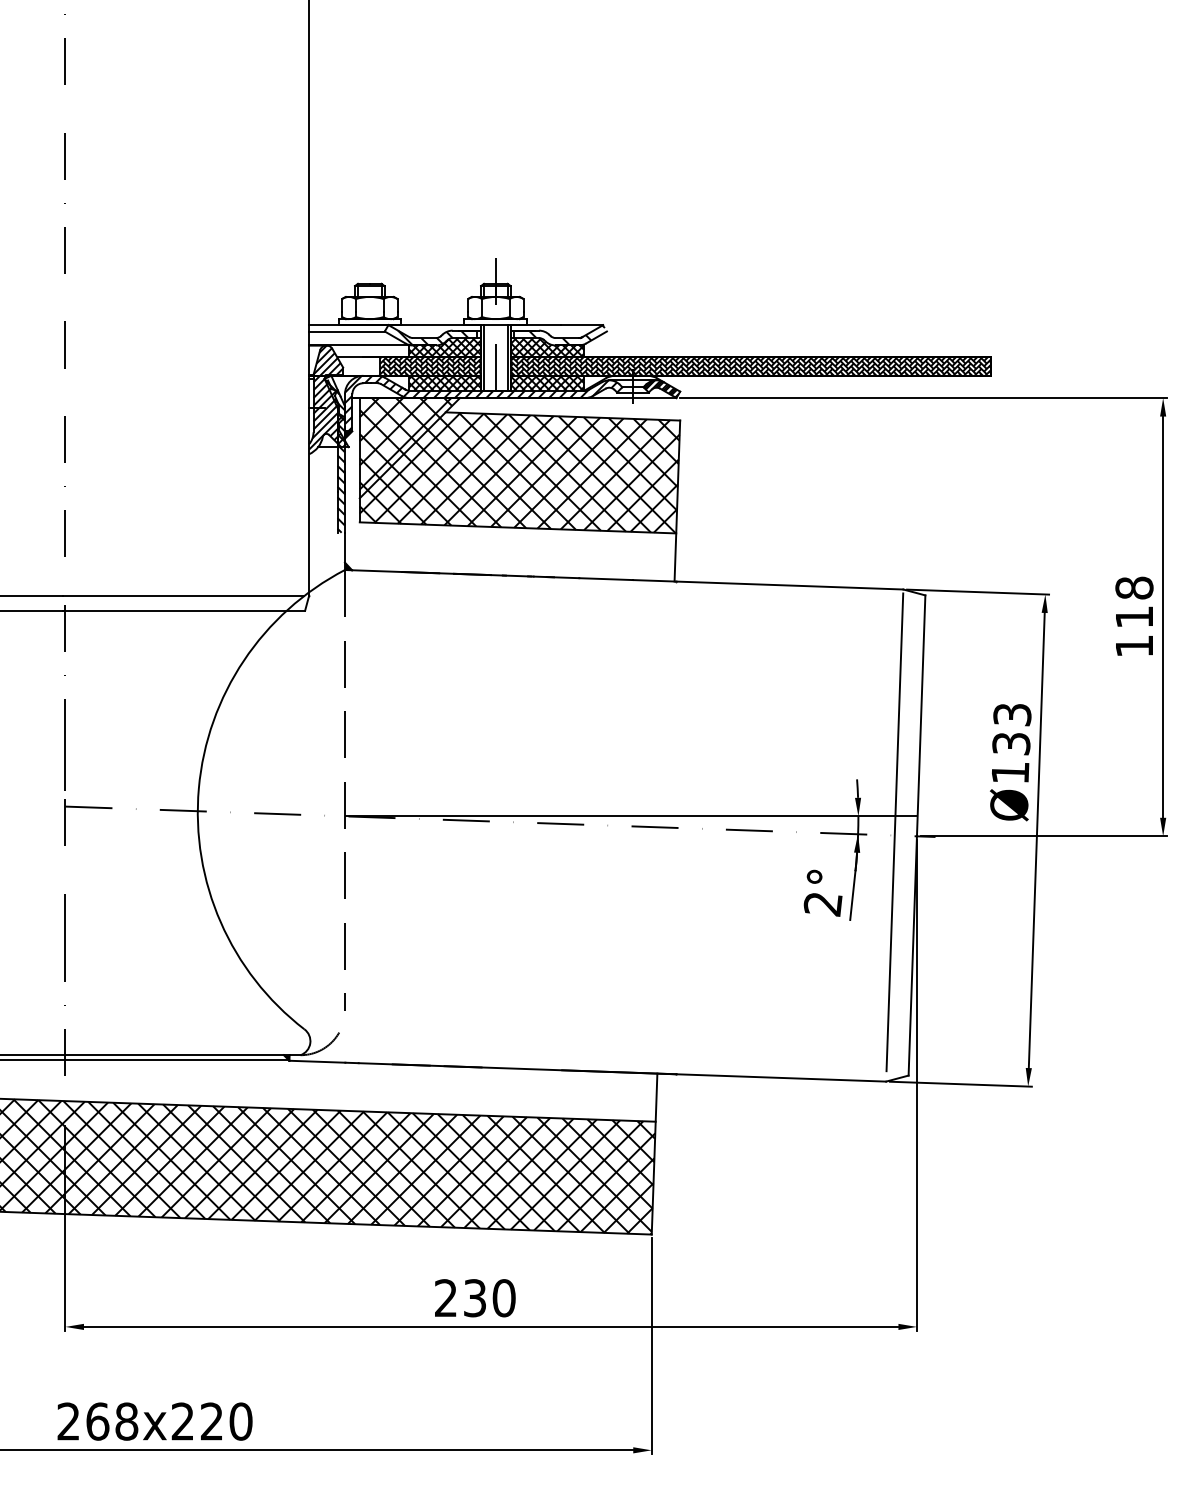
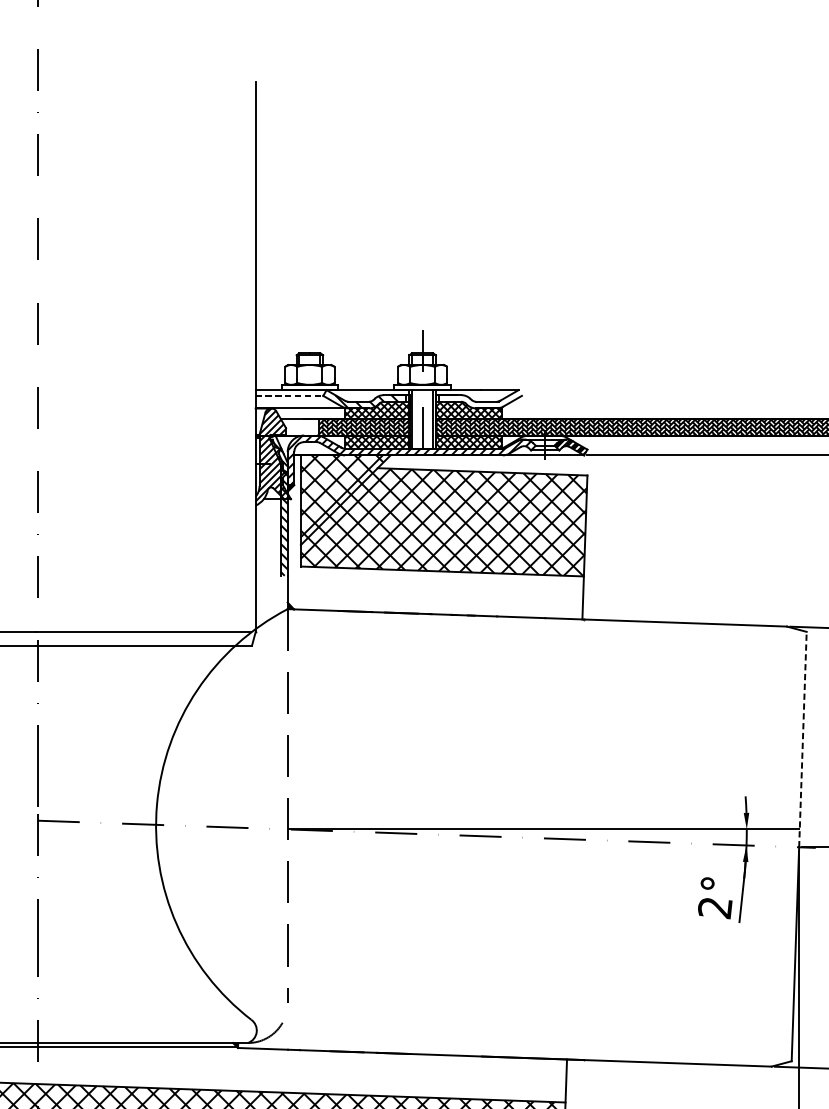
line: (346, 331) -> (289, 395), solid -> dashed
hatch: (566, 335) -> (485, 399), removed
line: (921, 715) -> (803, 739), solid -> dashed
line: (894, 832) -> (779, 843), removed

